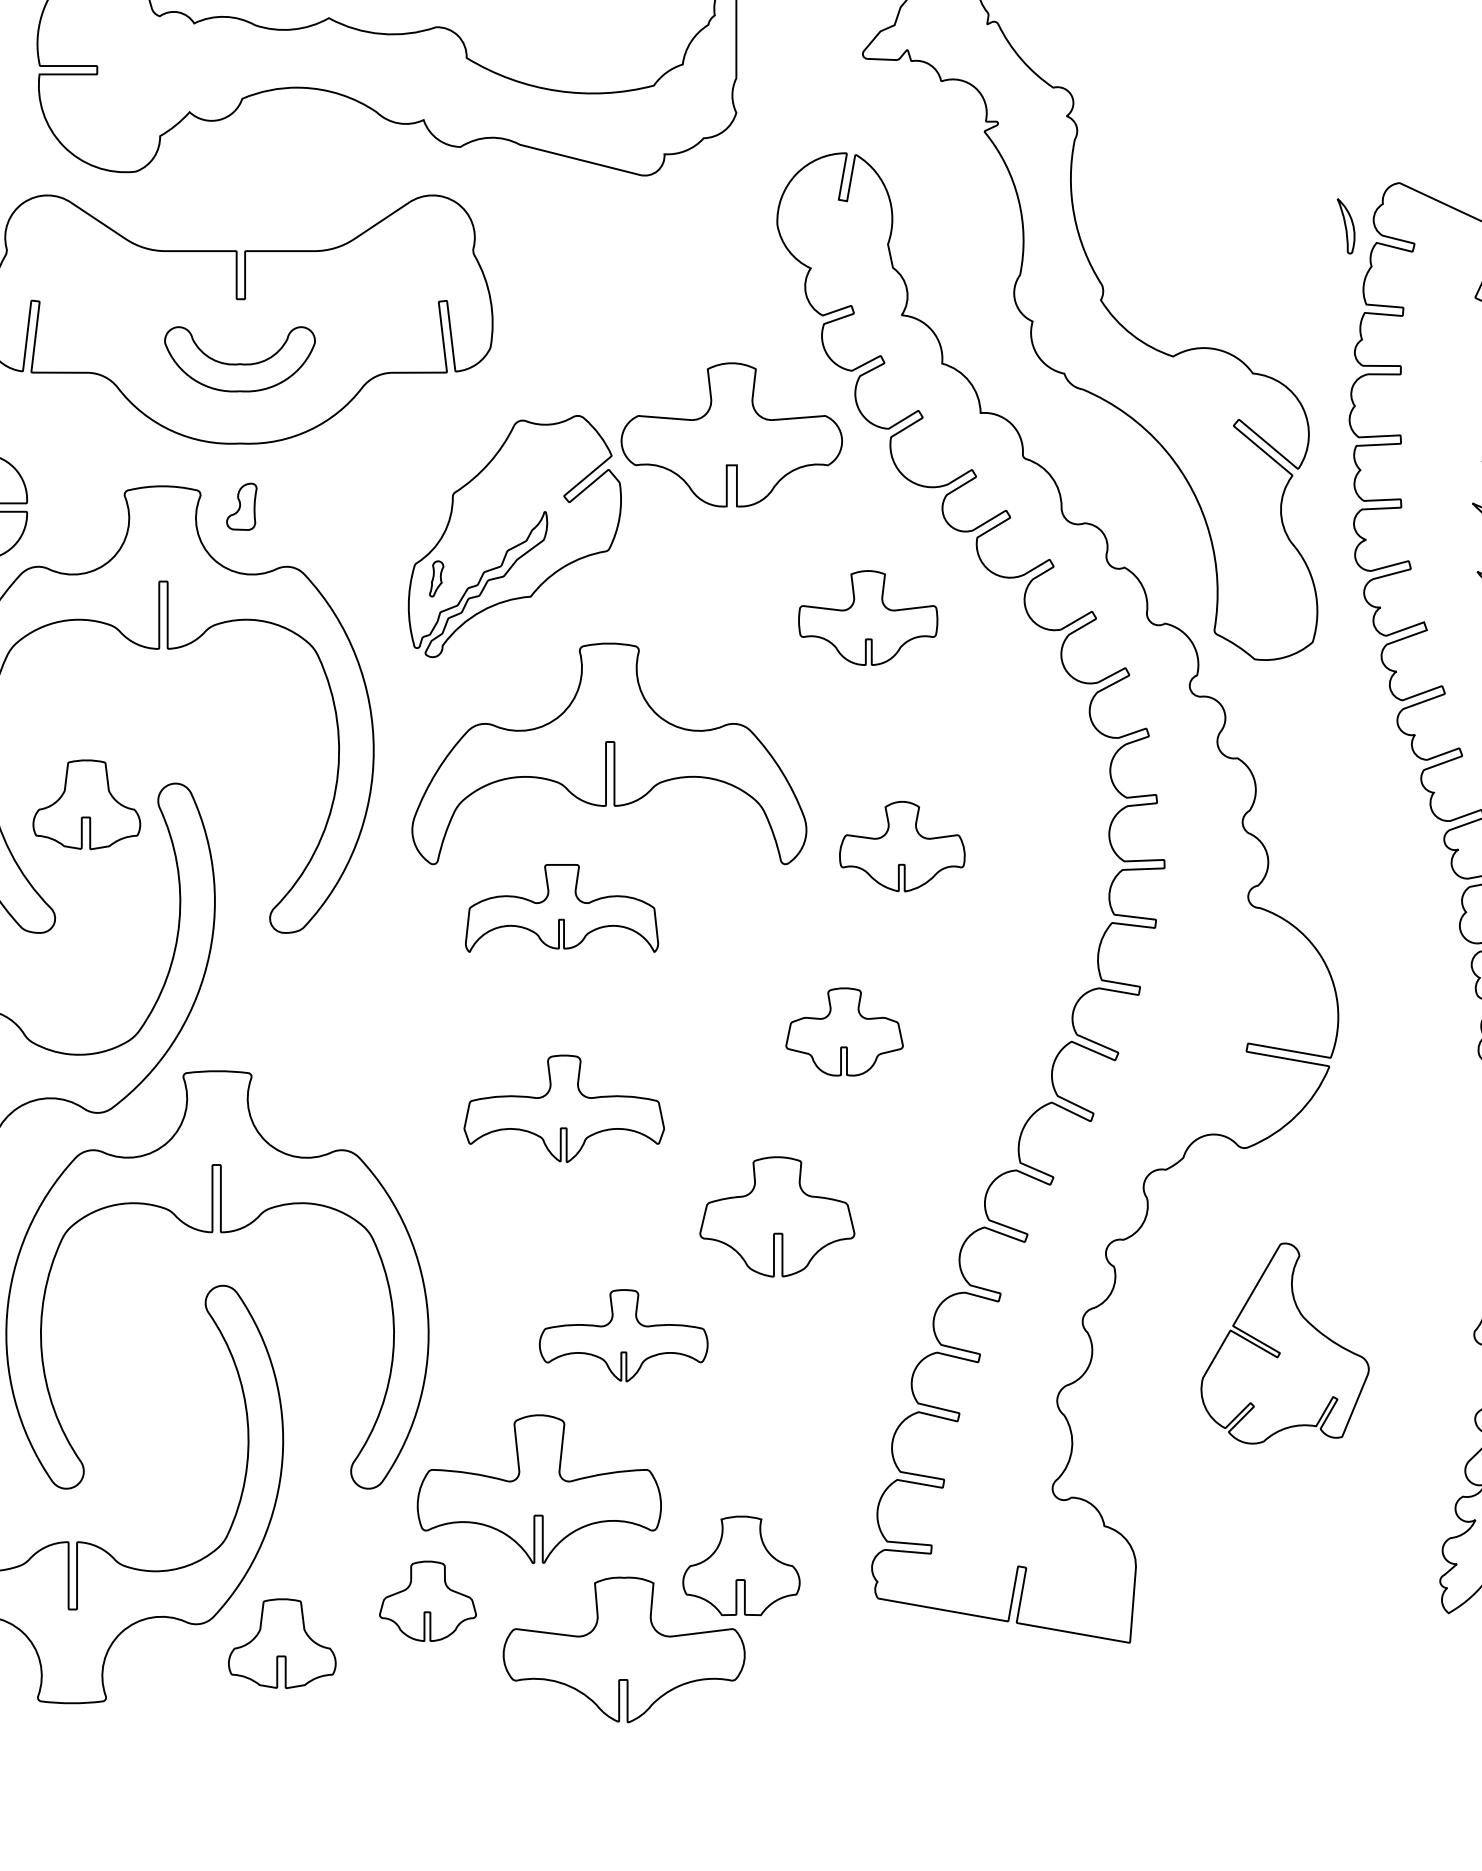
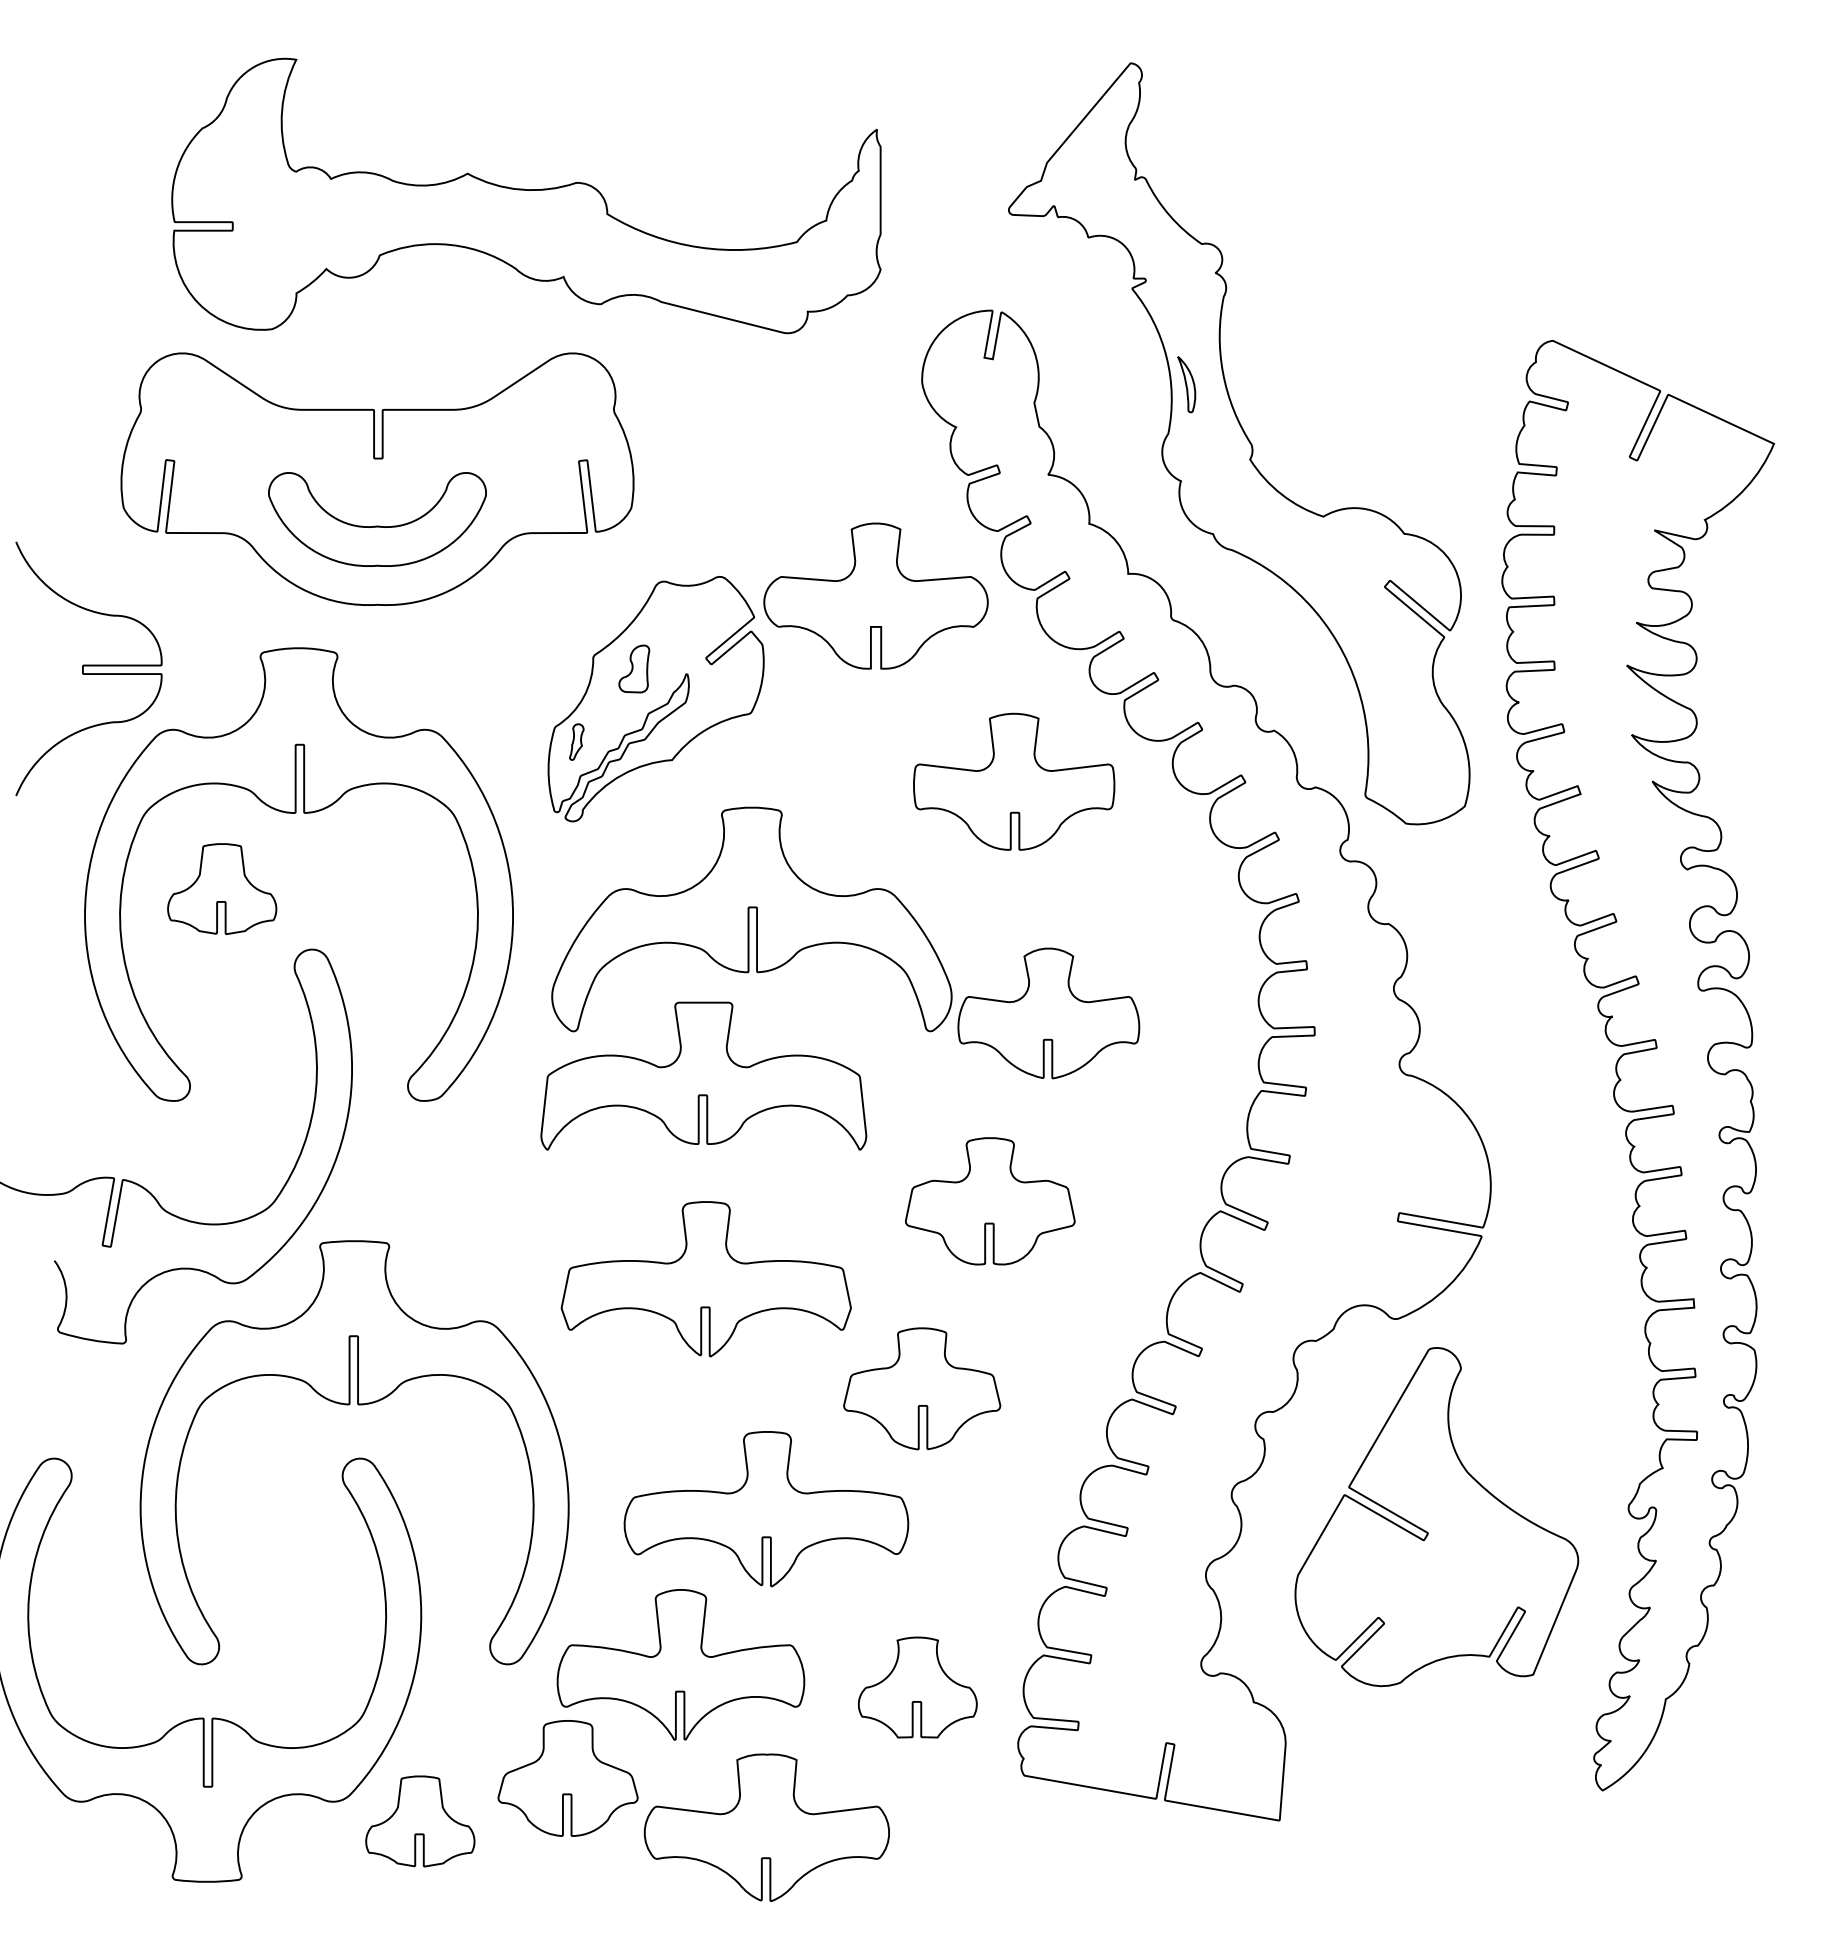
part: (1345, 226) -> (1186, 384), moved
part: (240, 359) -> (377, 519), size x1.43
part: (241, 506) -> (634, 668), moved
part: (868, 617) -> (1014, 781), size x1.43
part: (87, 804) -> (222, 888), moved
part: (901, 846) -> (1048, 1013), size x1.43
part: (561, 907) -> (703, 1075), size x1.67
part: (844, 1032) -> (990, 1201), size x1.43
part: (563, 1109) -> (705, 1279), size x1.43
part: (623, 1335) -> (766, 1509), size x1.67
part: (1284, 1343) -> (1436, 1517), size x1.67
part: (741, 1565) -> (917, 1687), moved
part: (427, 1601) -> (567, 1778), size x1.43

